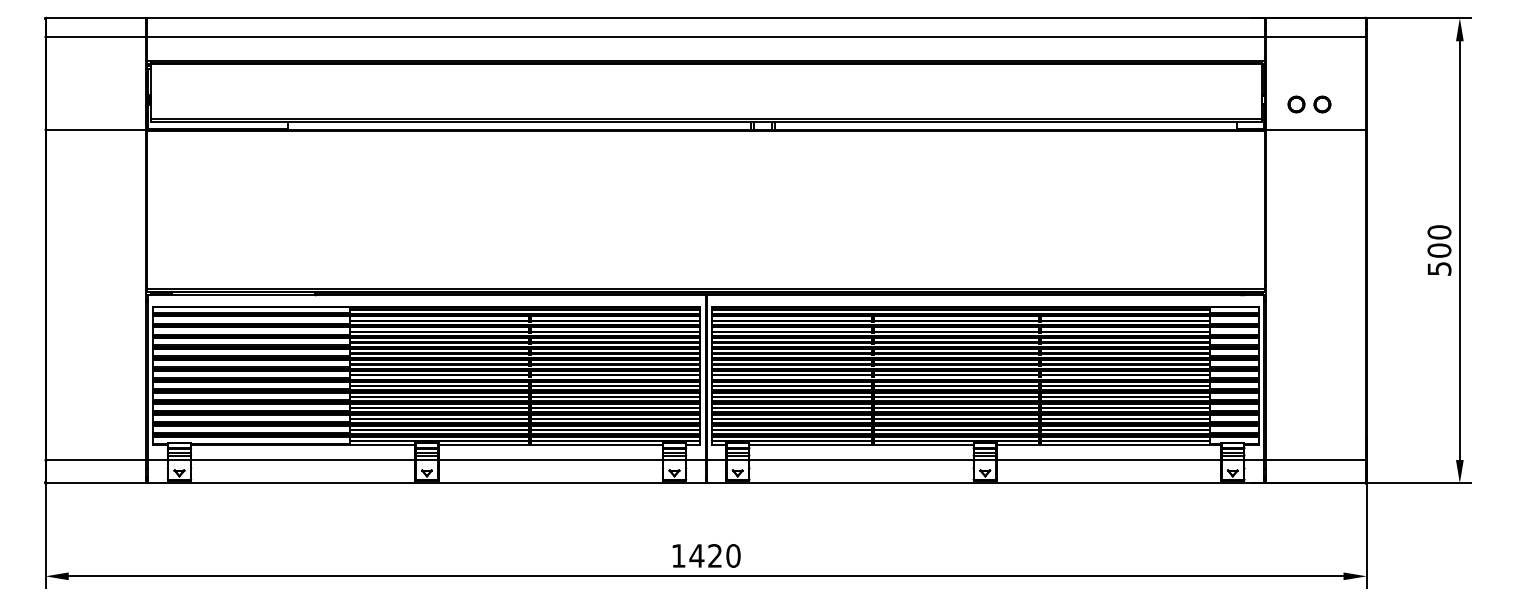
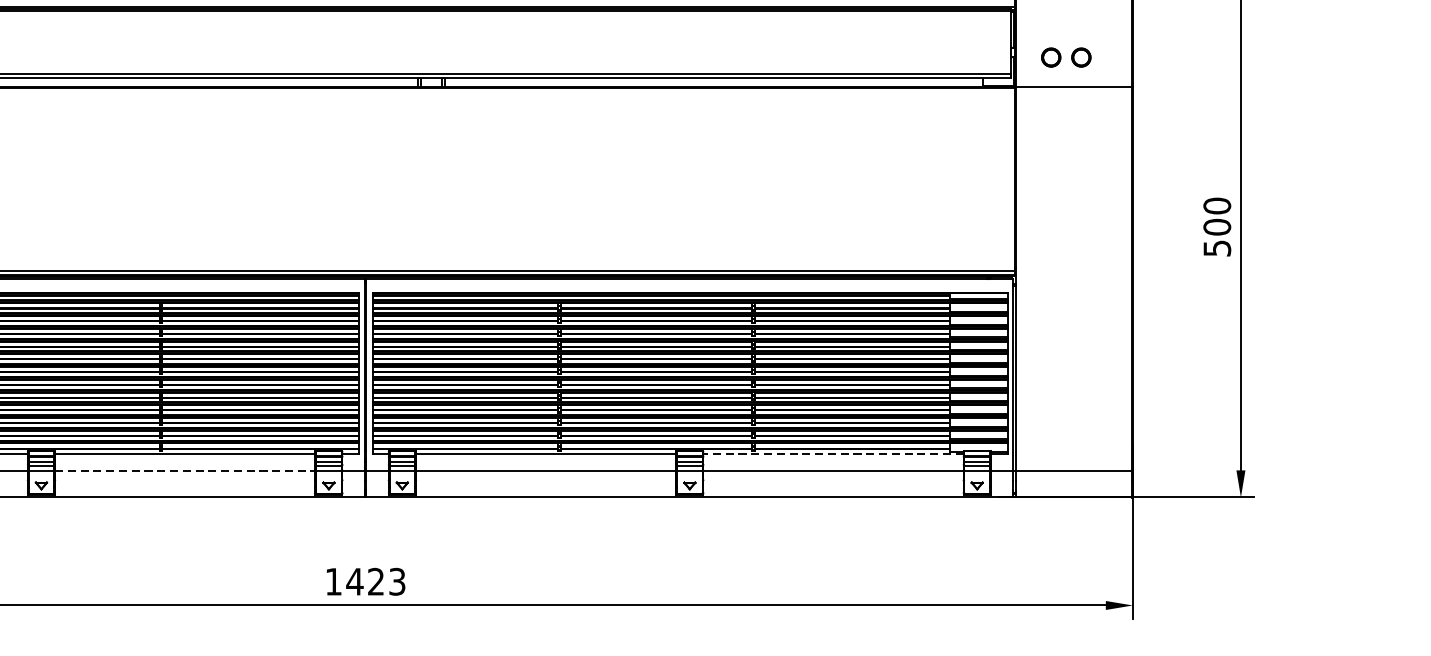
line: (1108, 445) -> (832, 453), solid -> dashed
line: (551, 460) -> (186, 470), solid -> dashed
text: (733, 555) -> (397, 581), 1420 -> 1423

